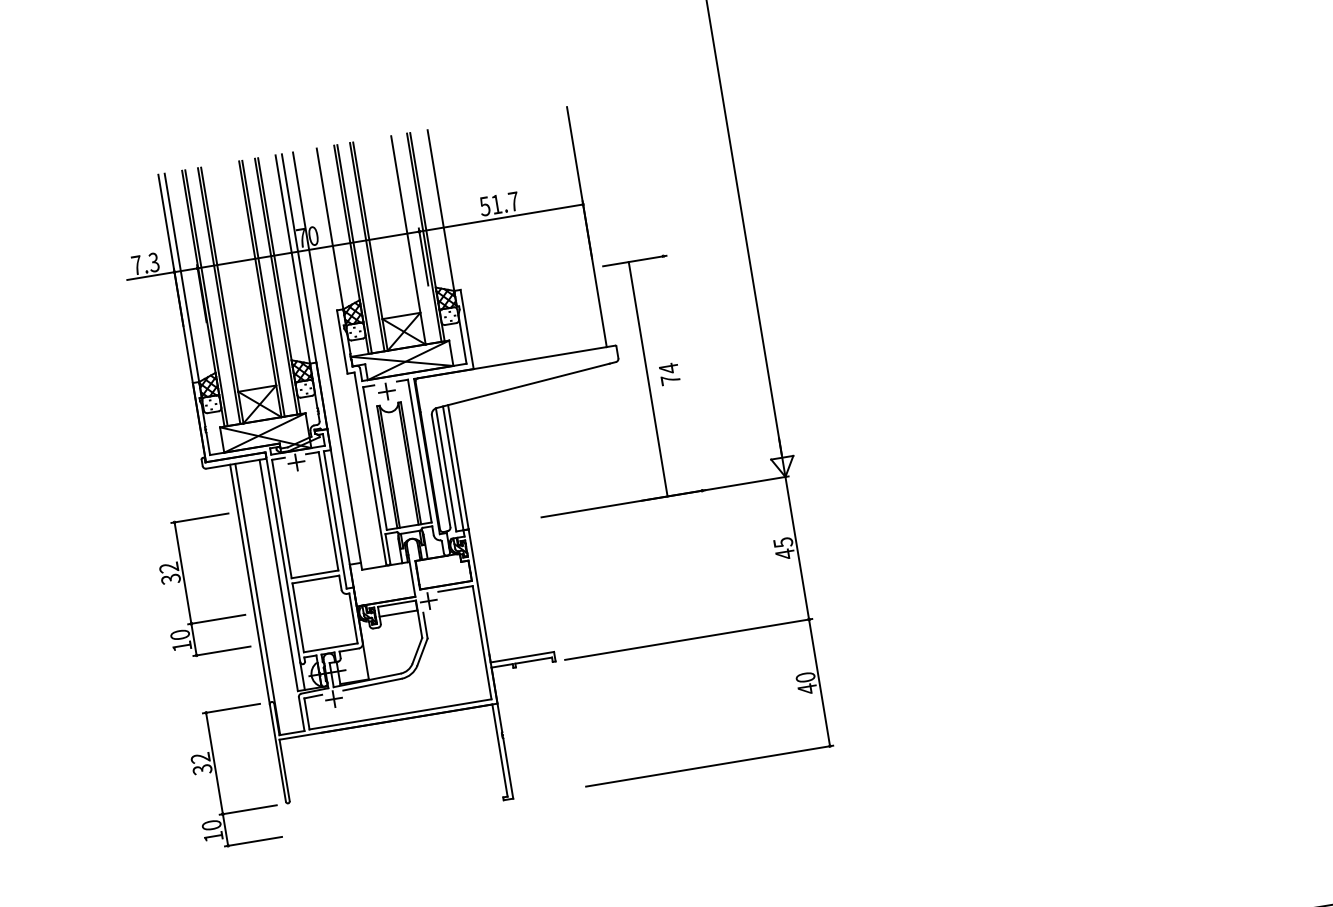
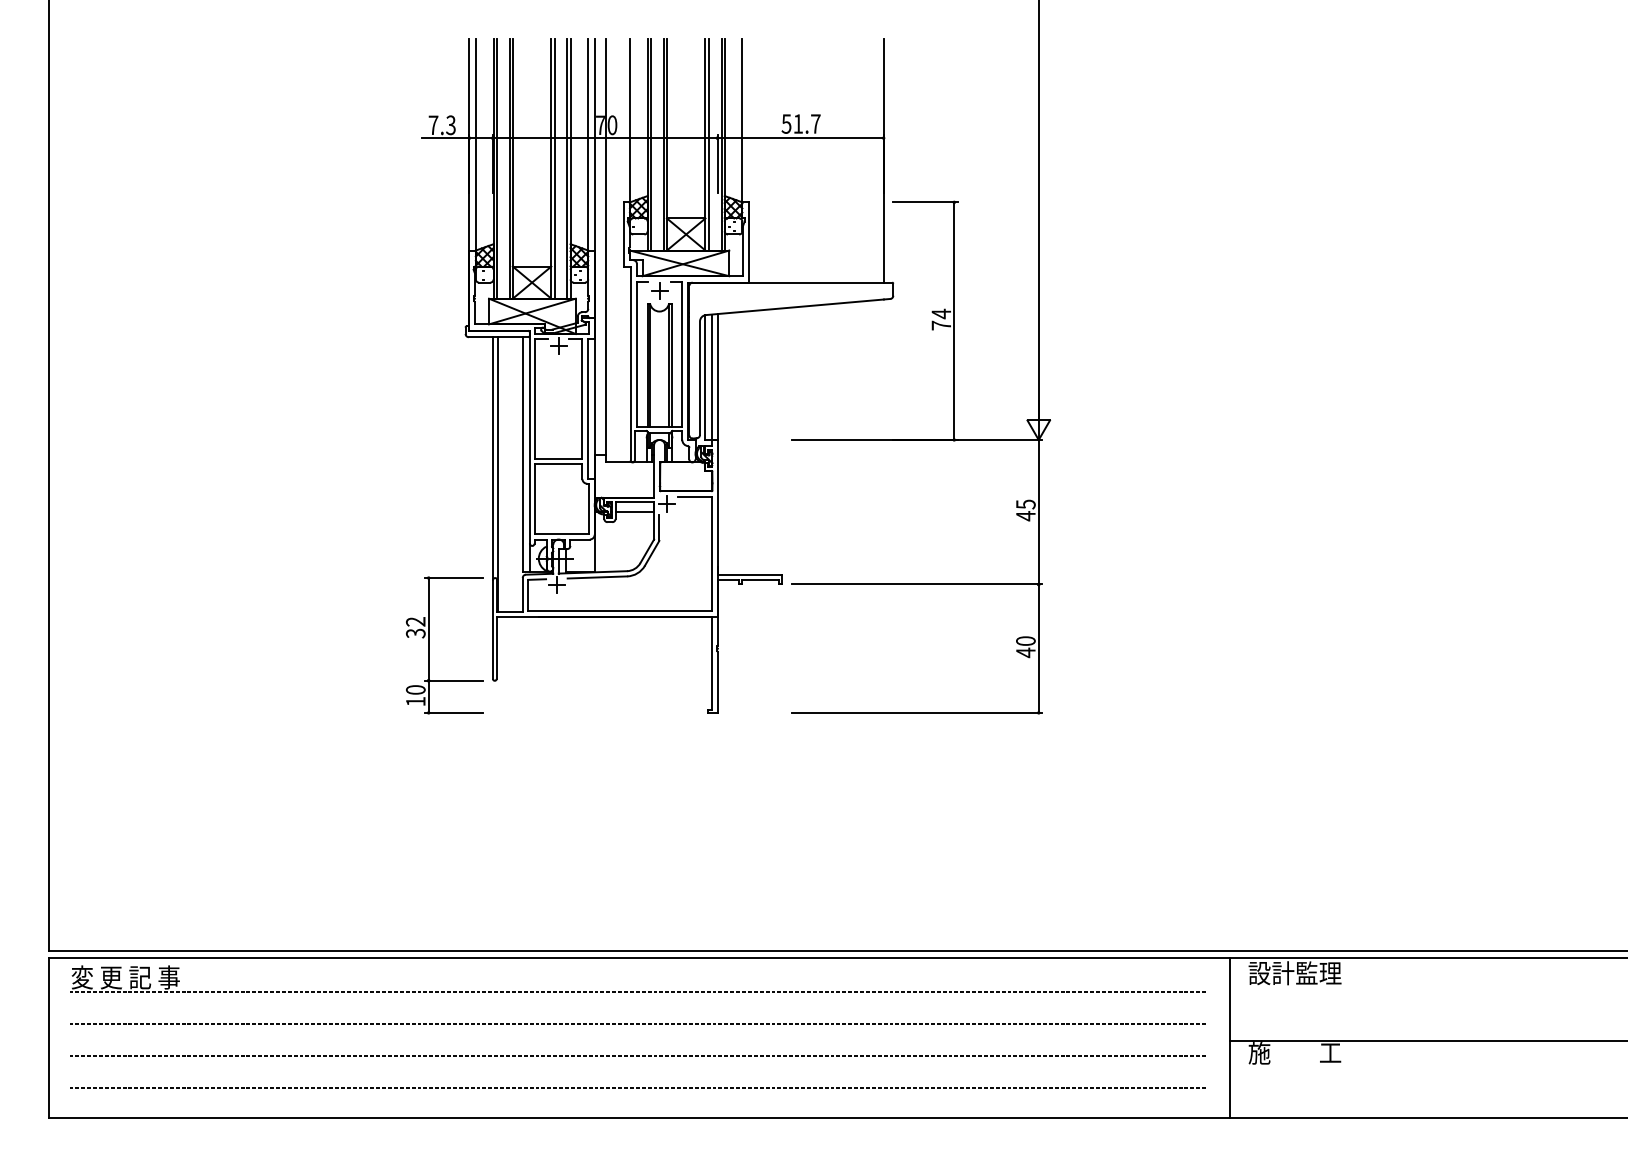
line: (411, 239) -> (708, 144), added
line: (648, 378) -> (954, 320), moved
part: (186, 588) -> (429, 452), removed

